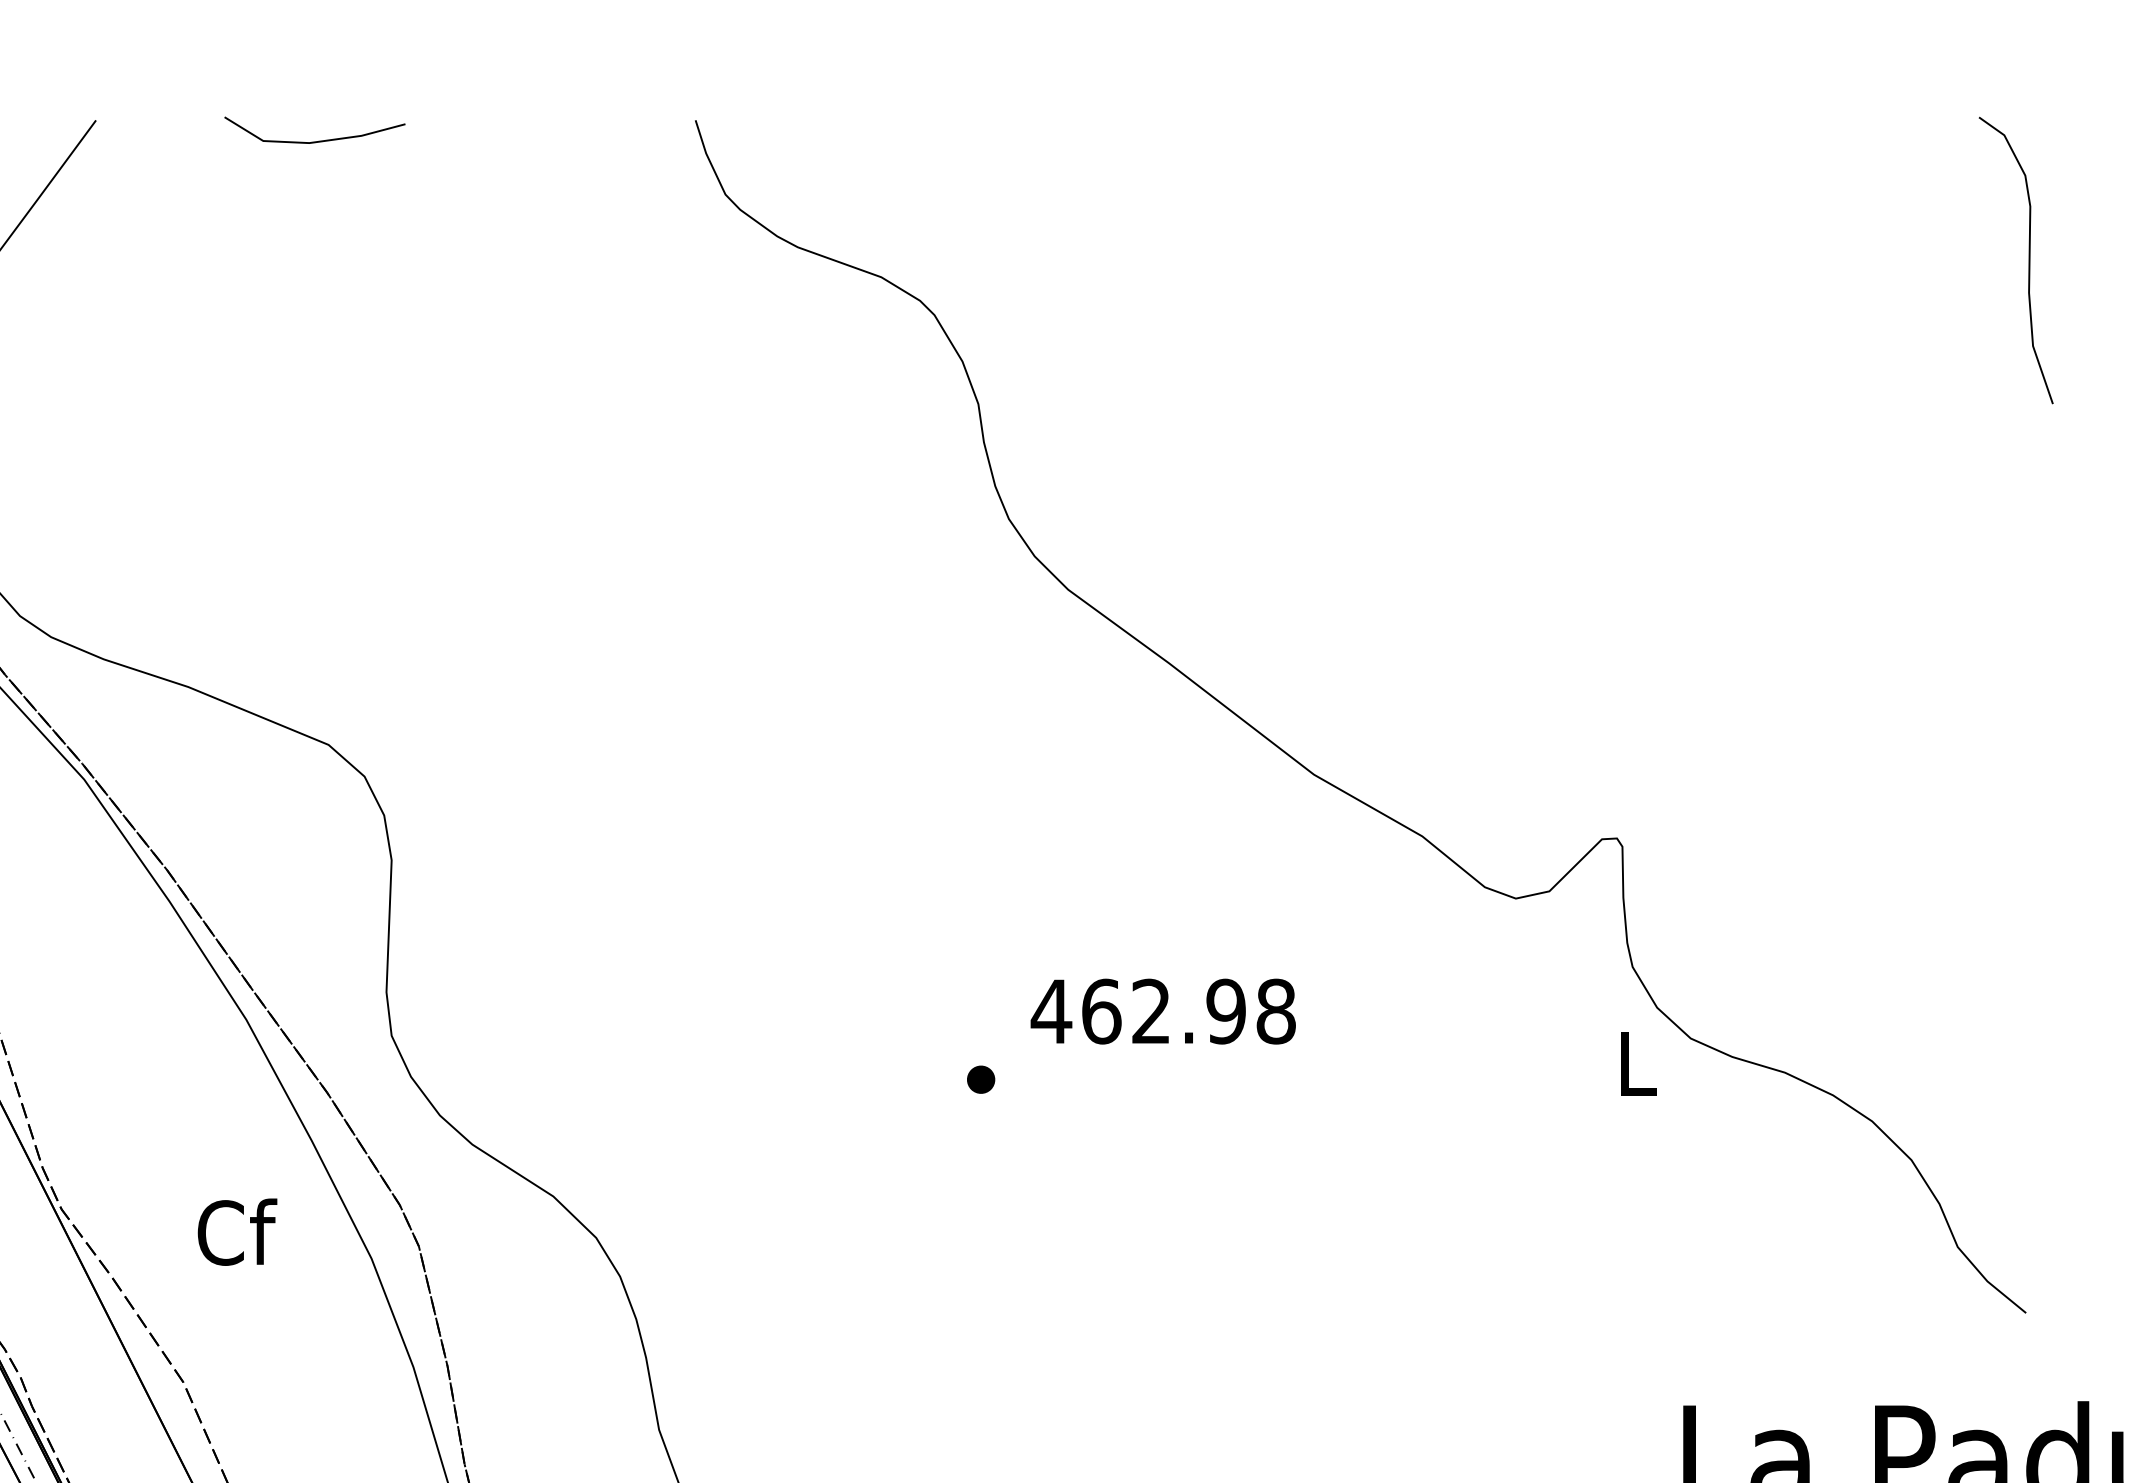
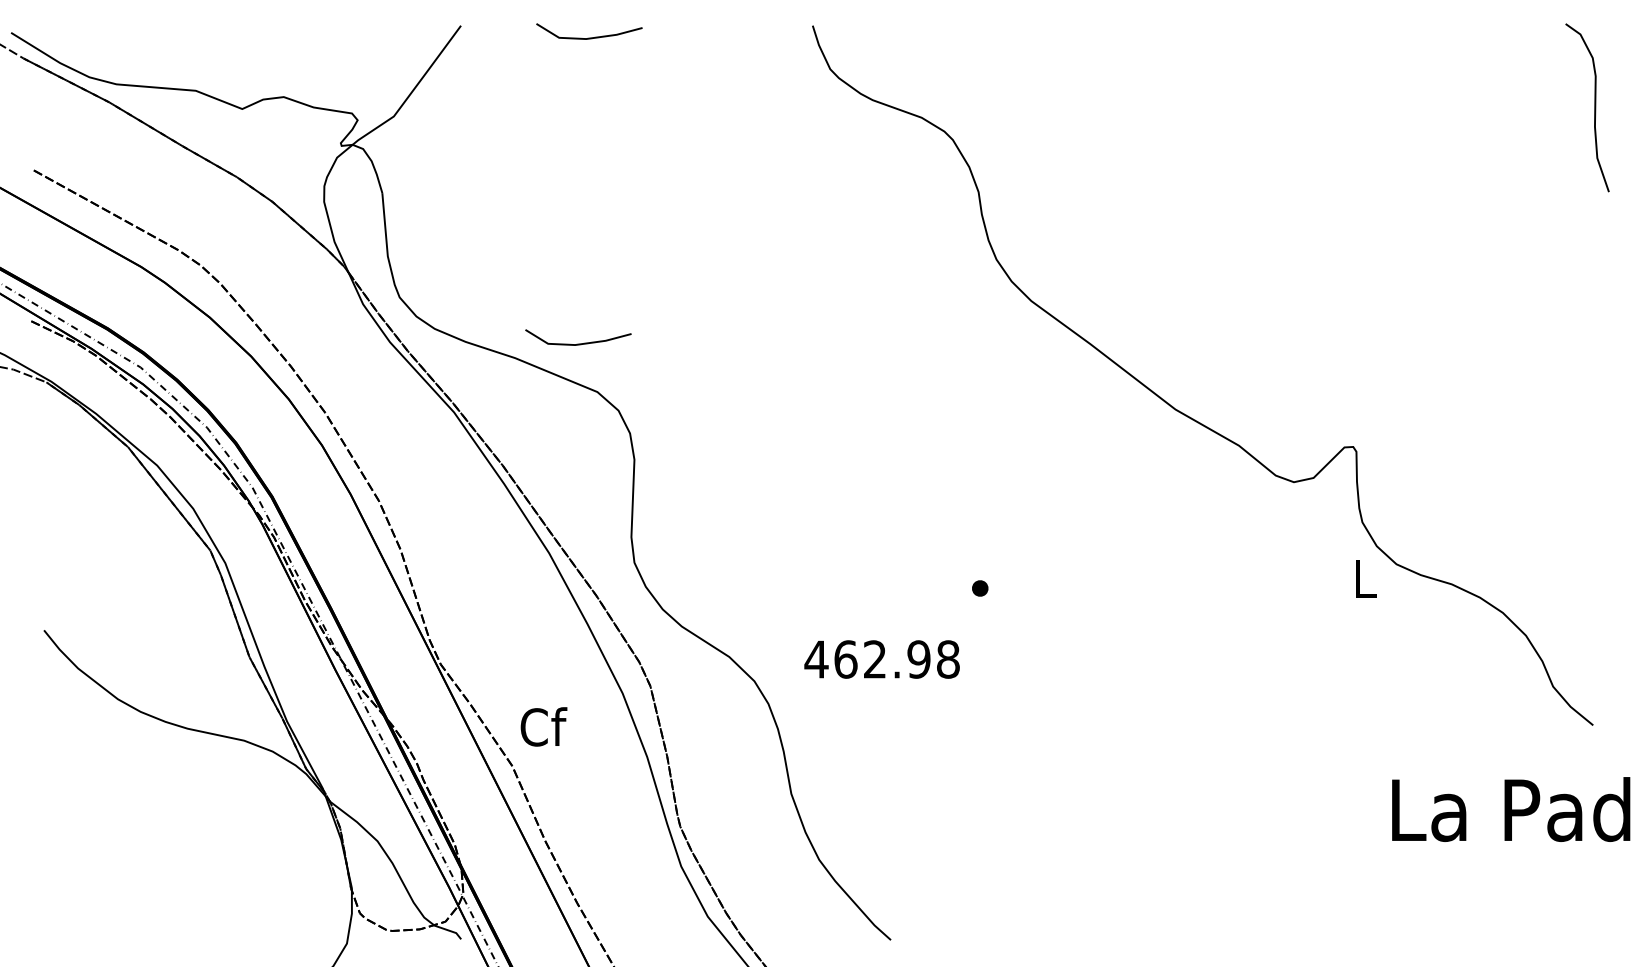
line: (296, 662) -> (578, 343), added
text: (1162, 1011) -> (881, 659), moved
text: (236, 1231) -> (543, 726), moved

